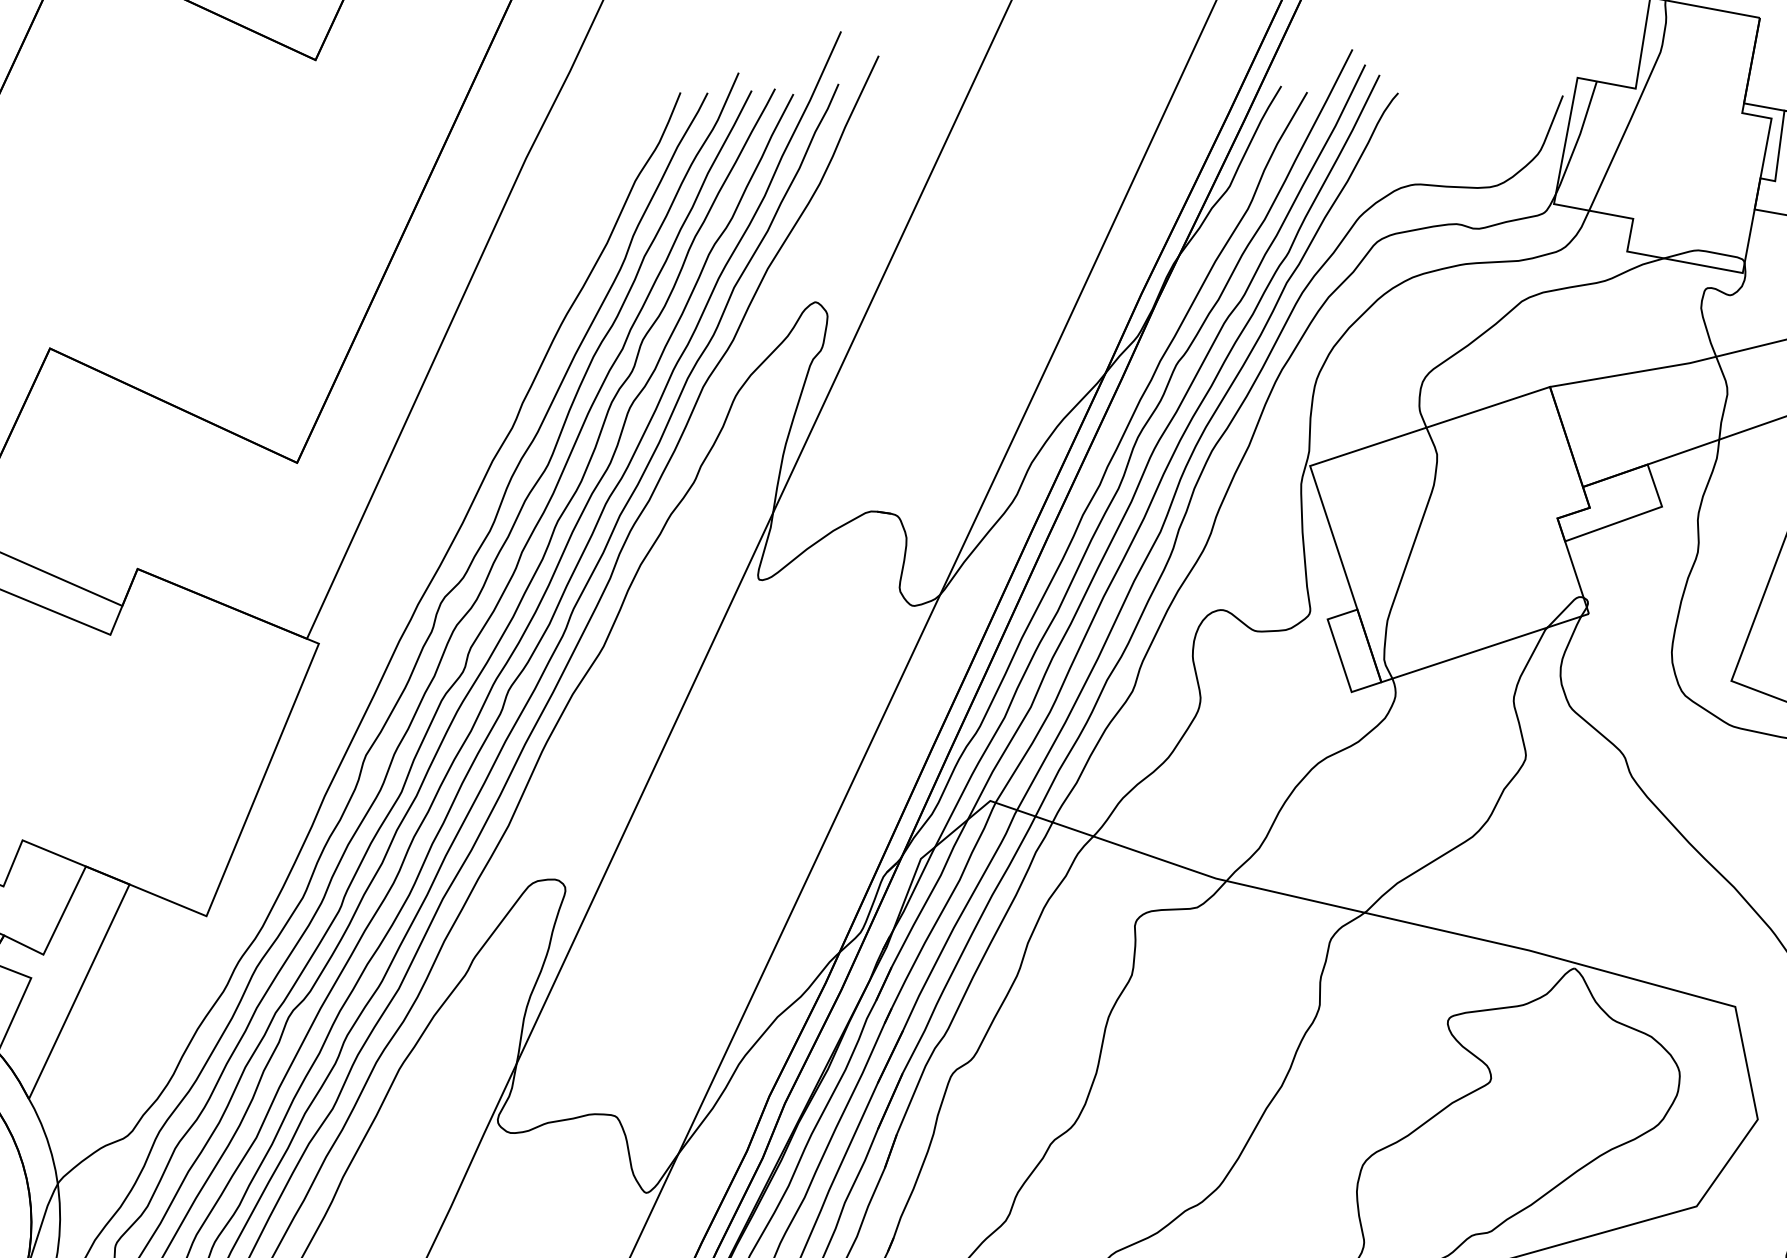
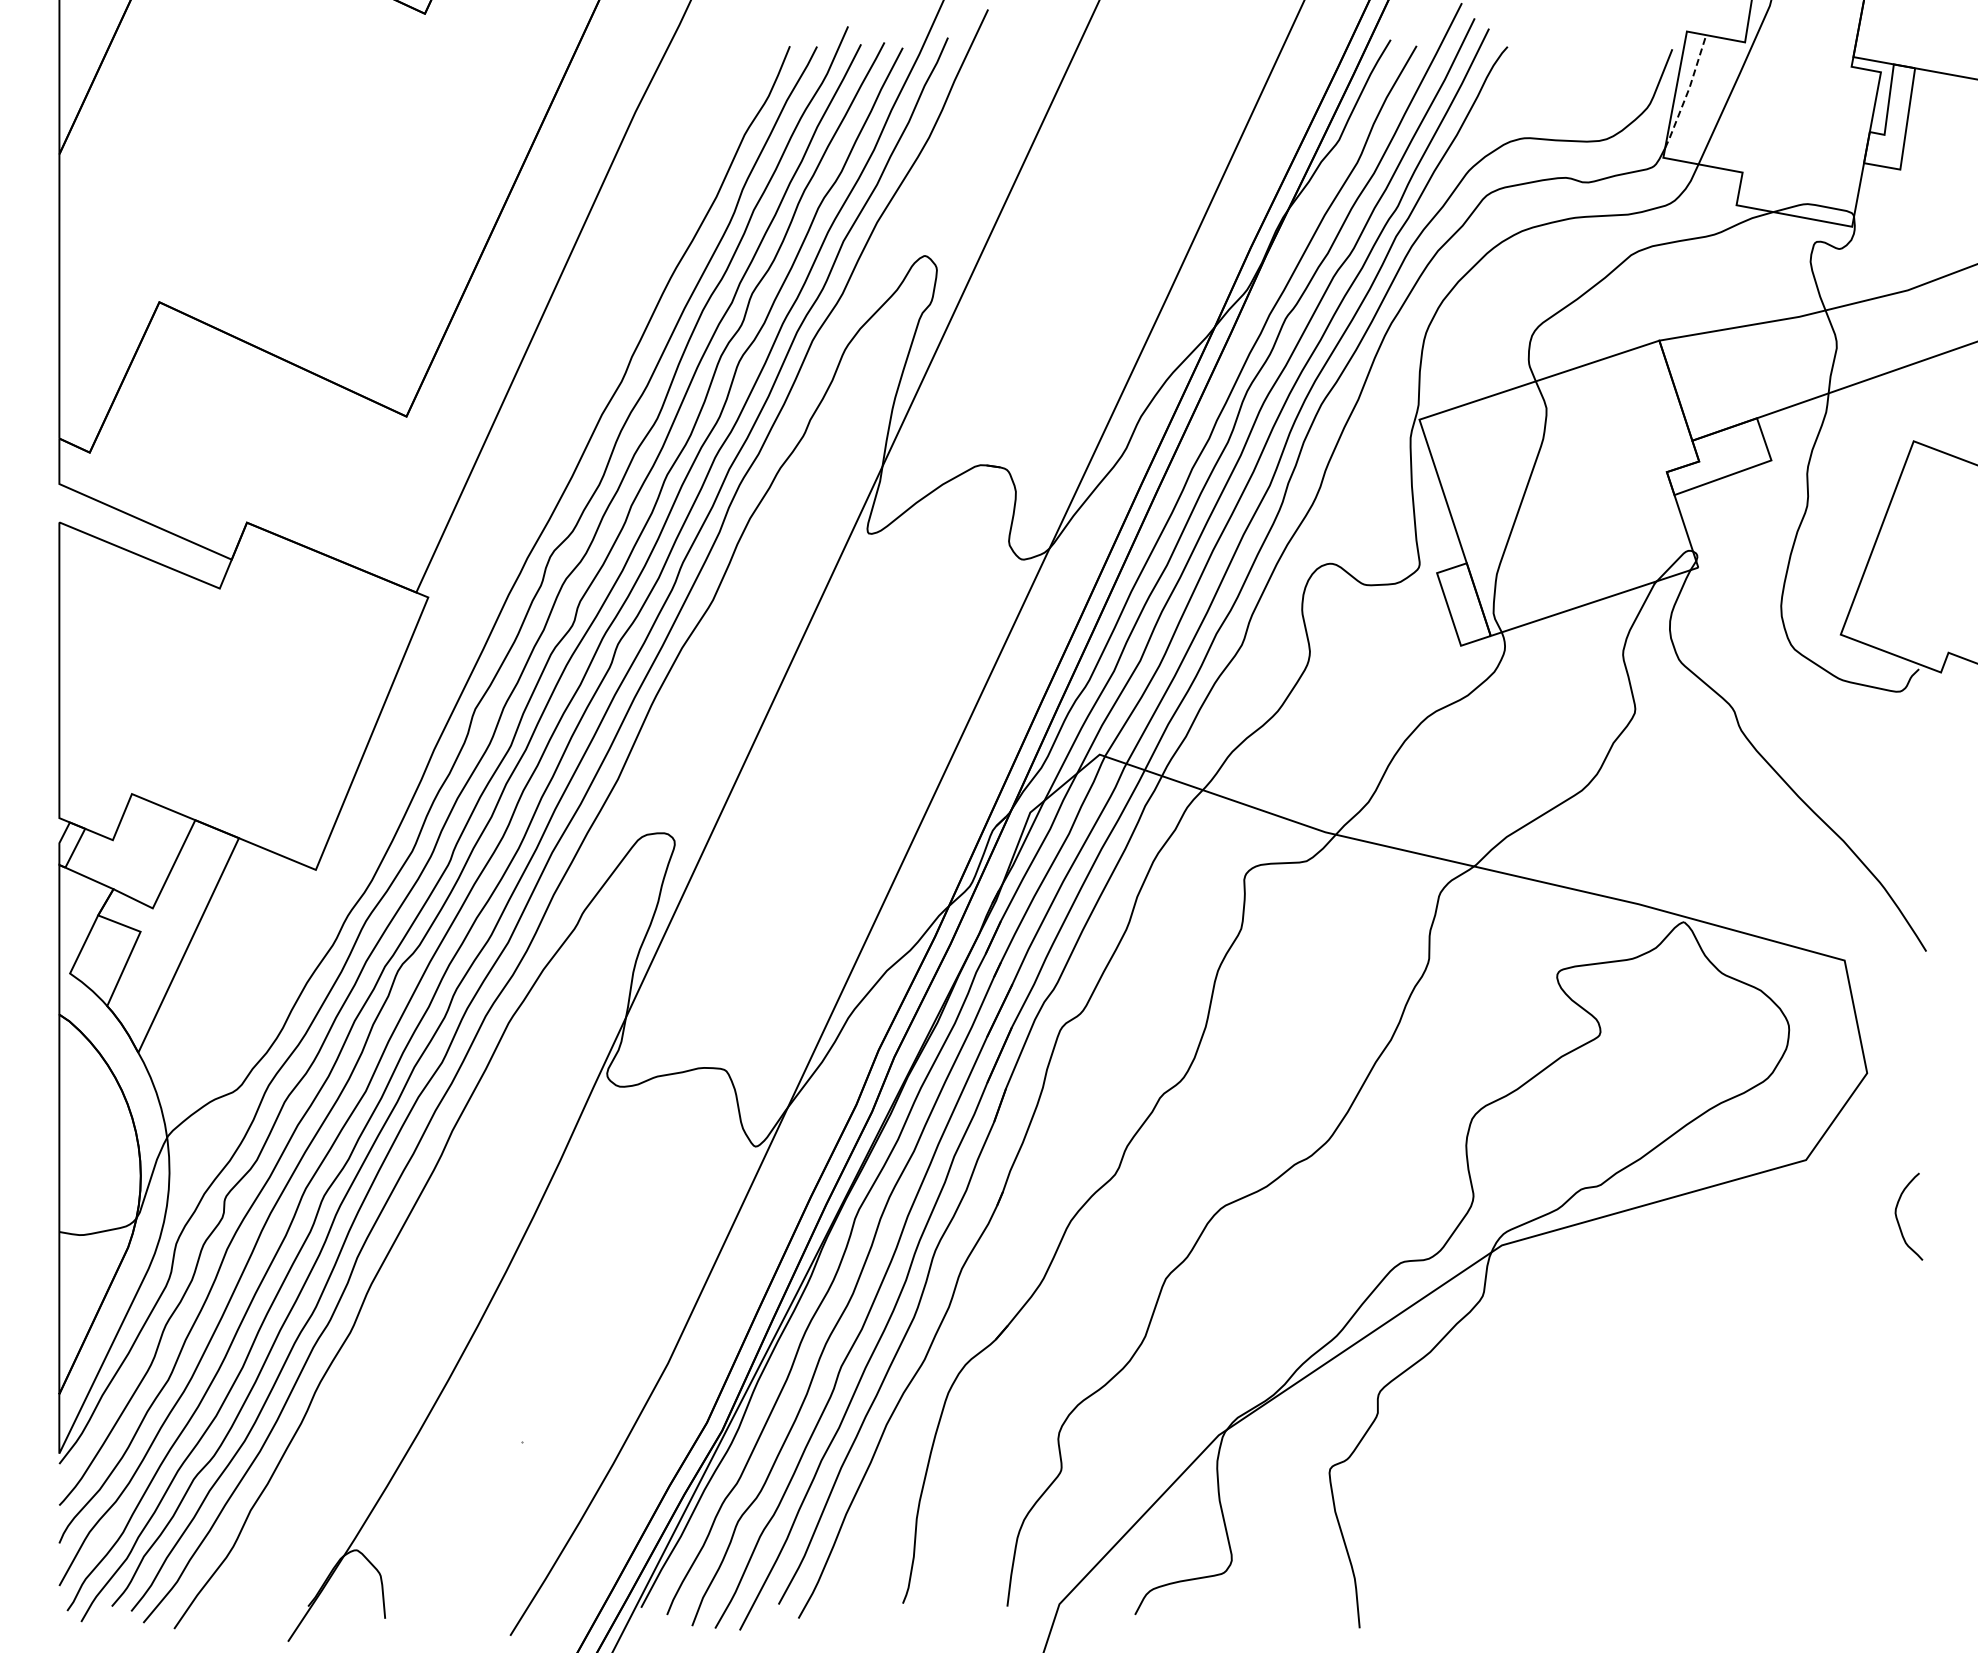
line: (1578, 138) -> (1687, 92), solid -> dashed

